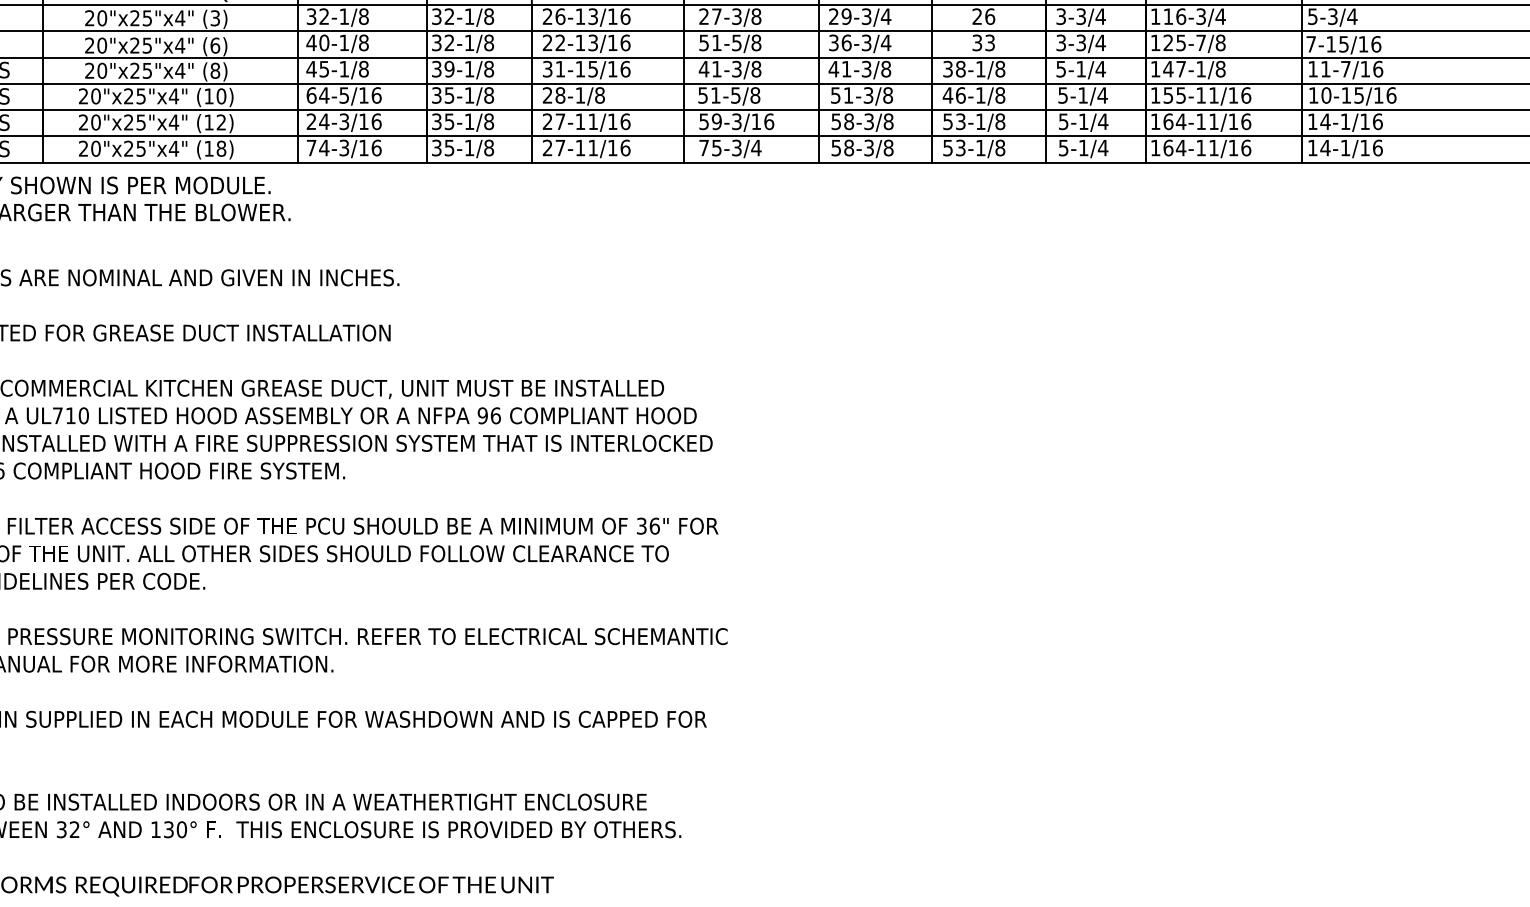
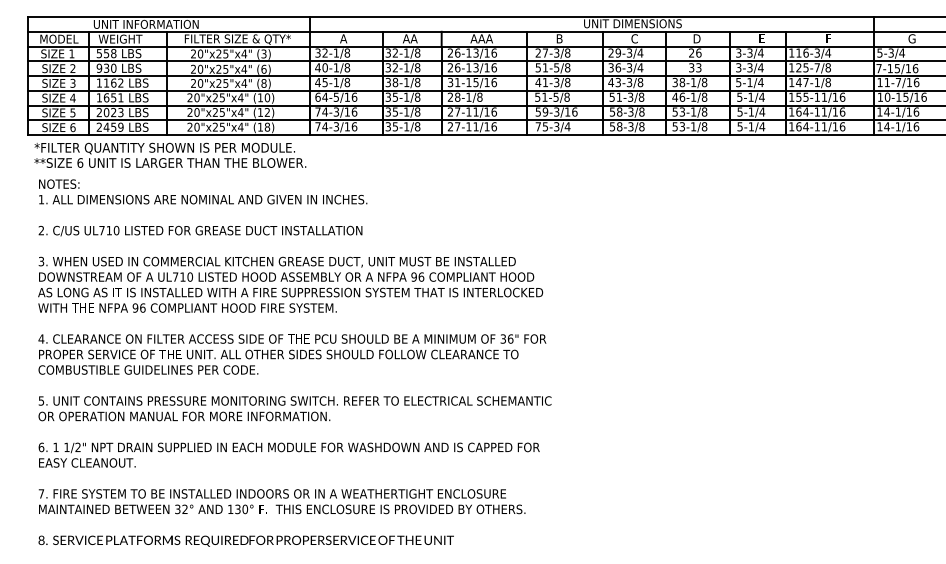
text: (560, 42) -> (457, 67), 22-13/16 -> 26-13/16
text: (449, 69) -> (395, 82), 39-1/8 -> 38-1/8
text: (845, 69) -> (617, 82), 41-3/8 -> 43-3/8
text: (310, 120) -> (317, 111), 24-3/16 -> 74-3/16

